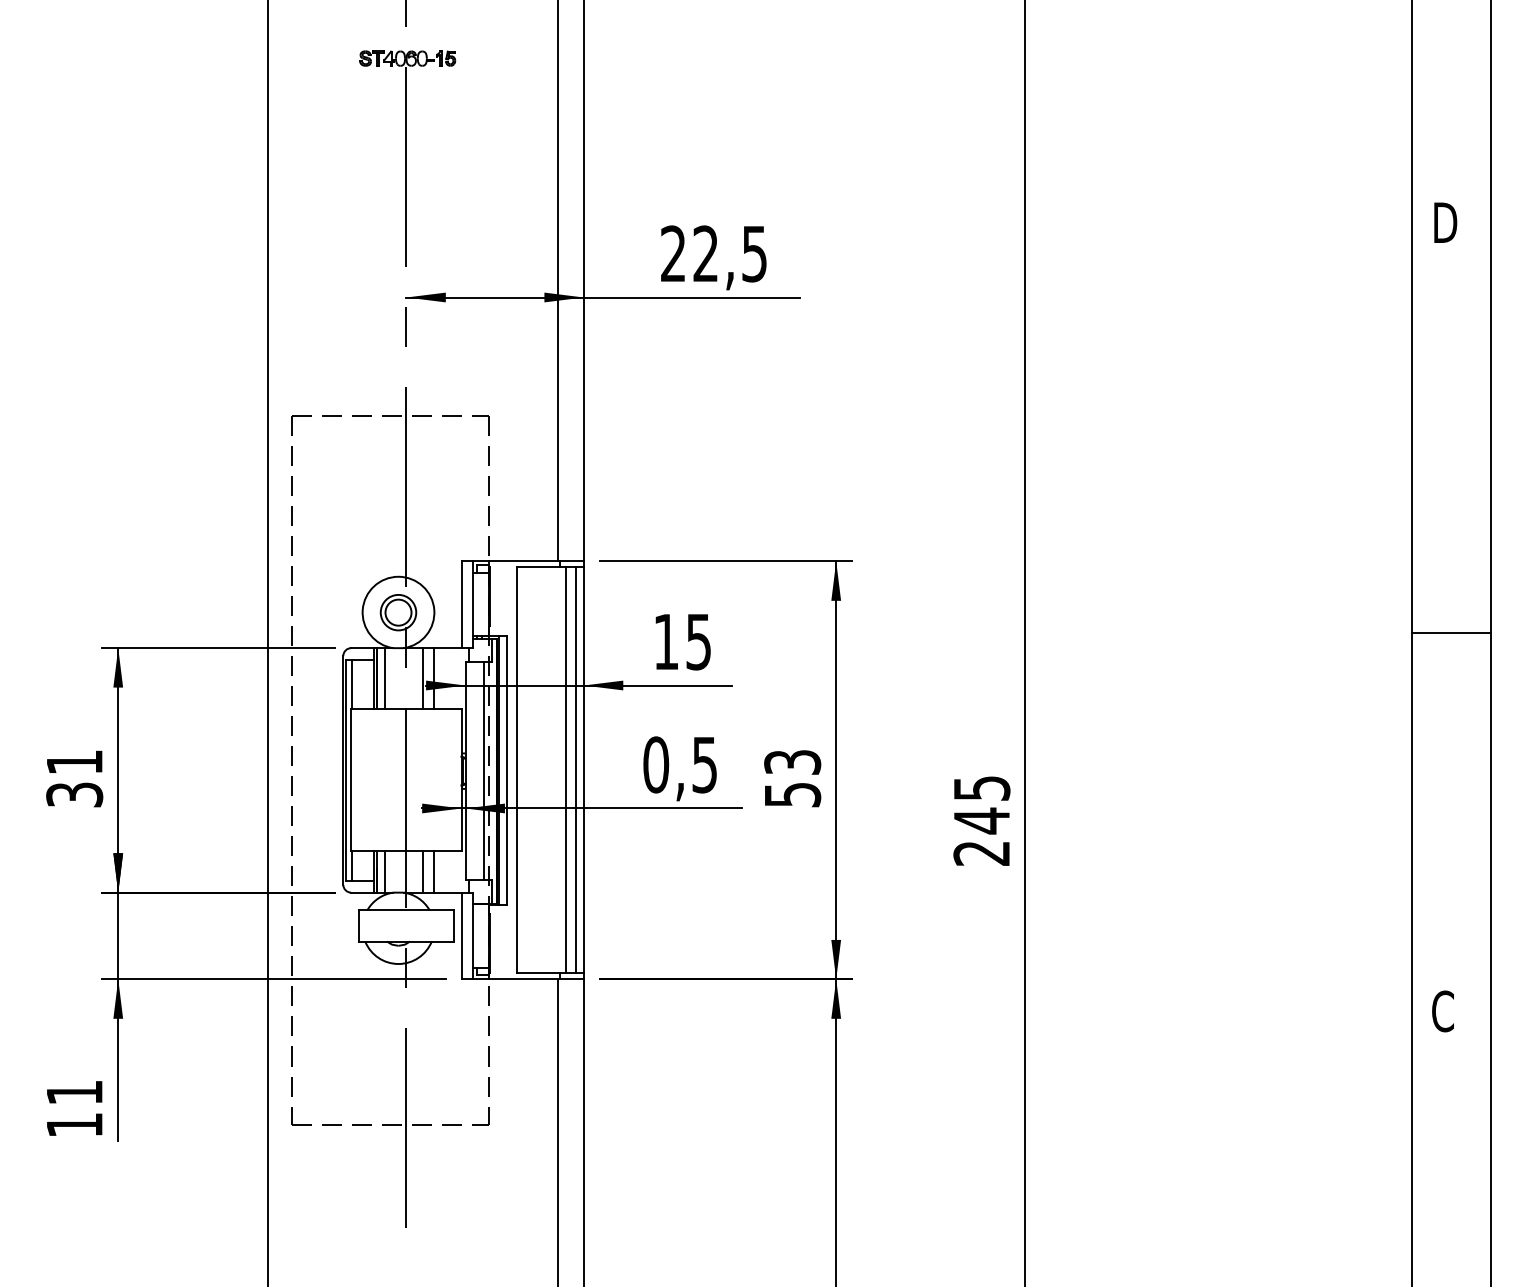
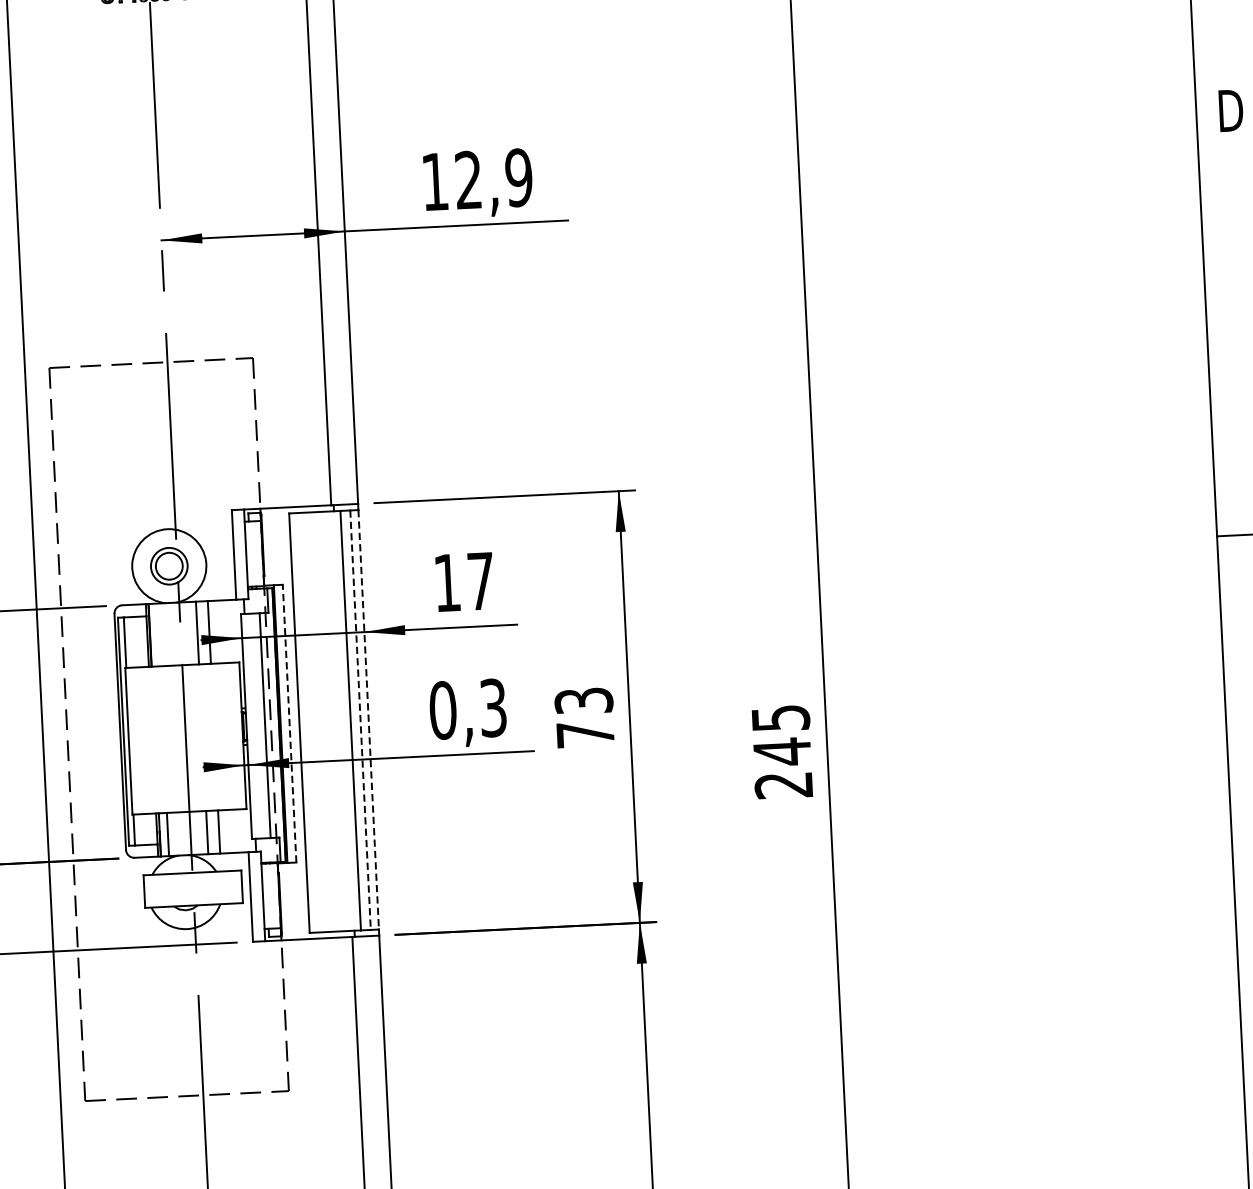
text: (714, 253) -> (477, 179), 22,5 -> 12,9
text: (698, 642) -> (480, 581), 15 -> 17
line: (384, 678) -> (158, 634), removed
text: (705, 764) -> (494, 707), 0,5 -> 0,3
line: (507, 769) -> (289, 722), solid -> dashed
line: (575, 770) -> (360, 720), solid -> dashed
line: (583, 770) -> (368, 719), solid -> dashed
text: (793, 795) -> (586, 735), 53 -> 73

